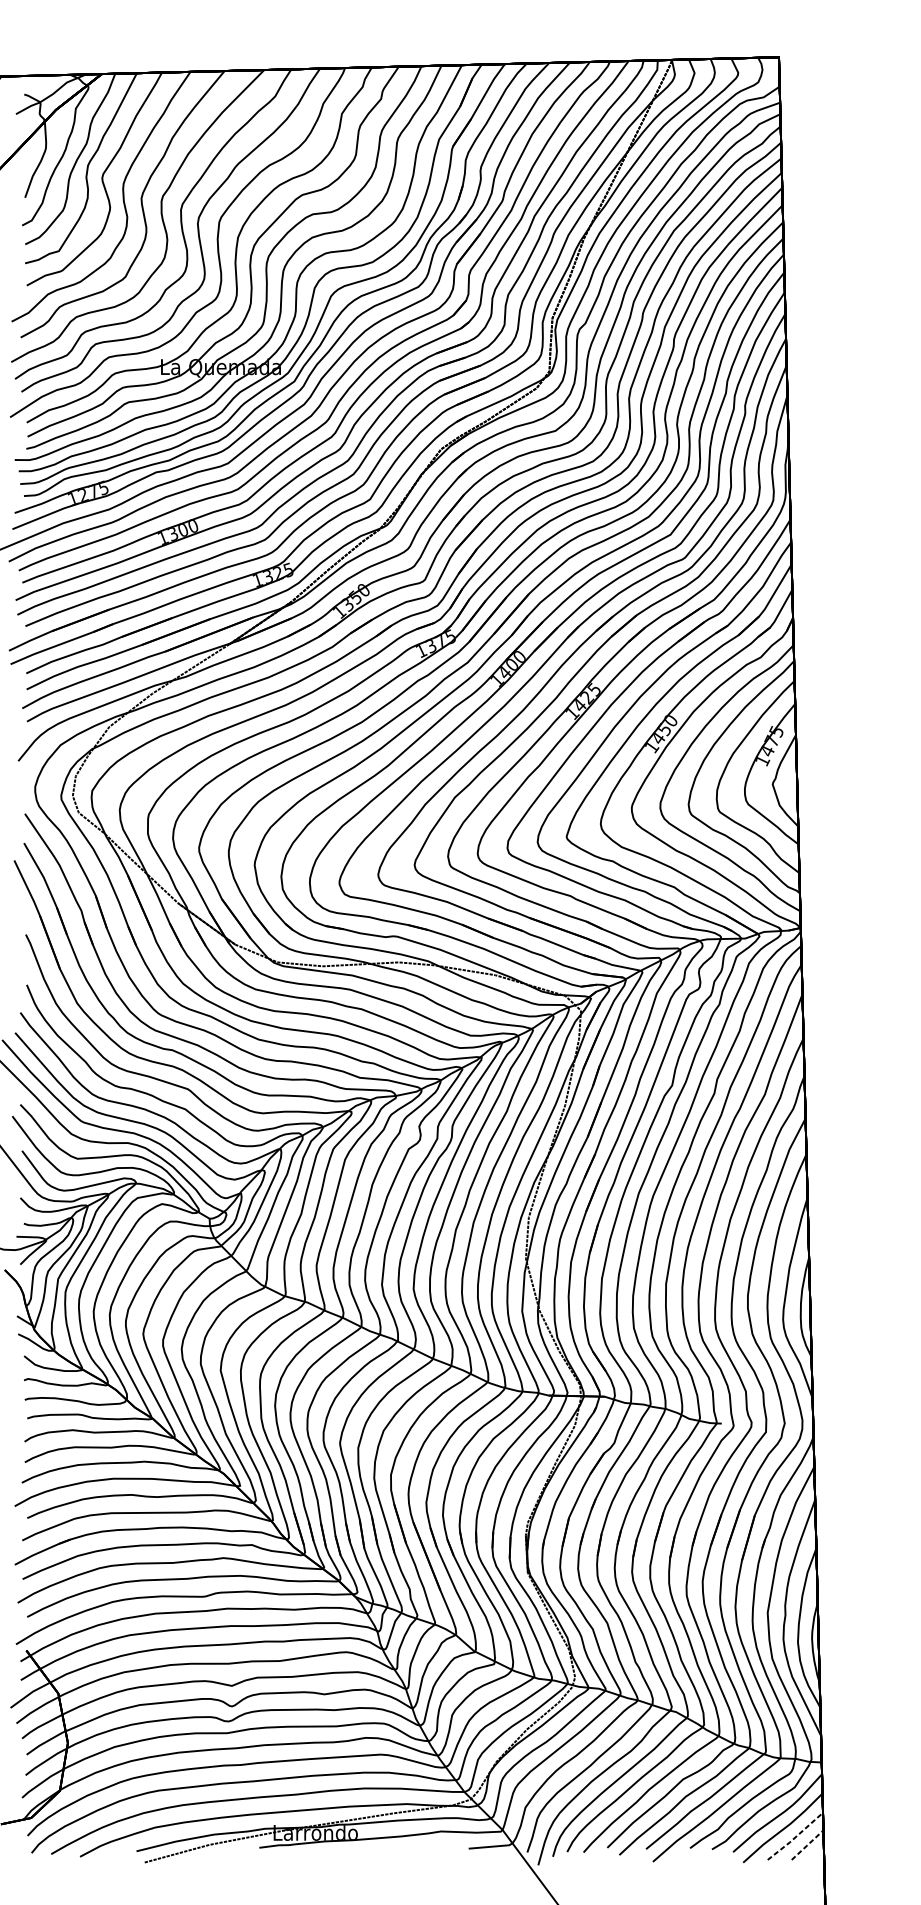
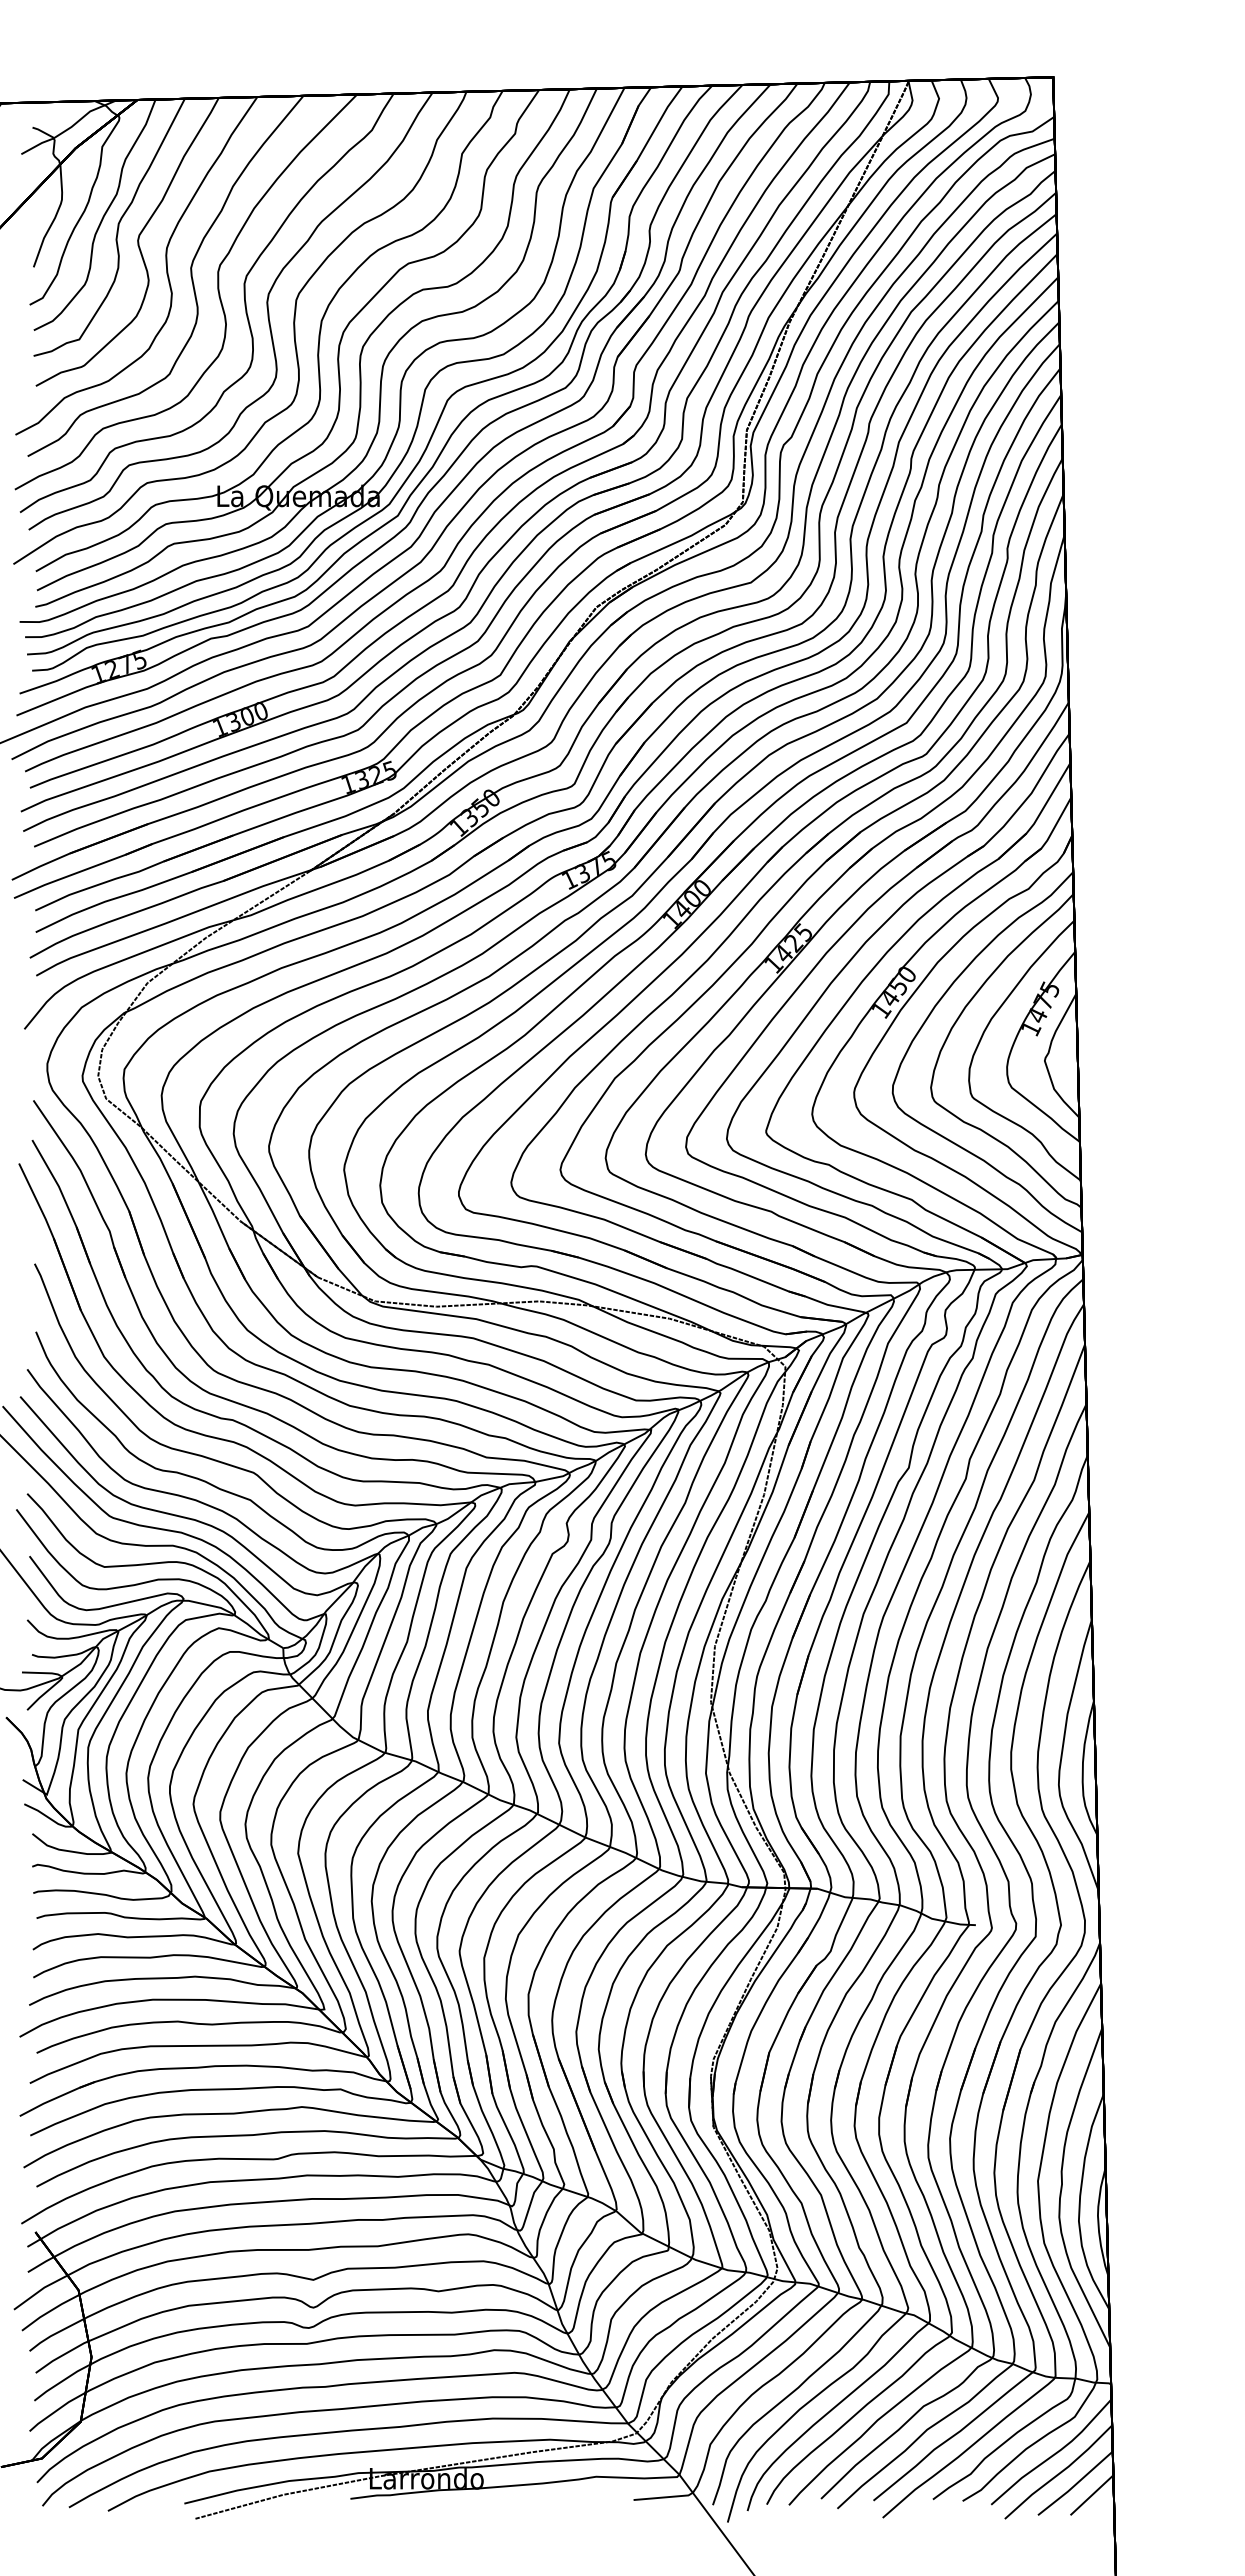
line: (796, 1837) -> (1076, 2484), dashed -> solid
line: (808, 1844) -> (1093, 2494), dashed -> solid

